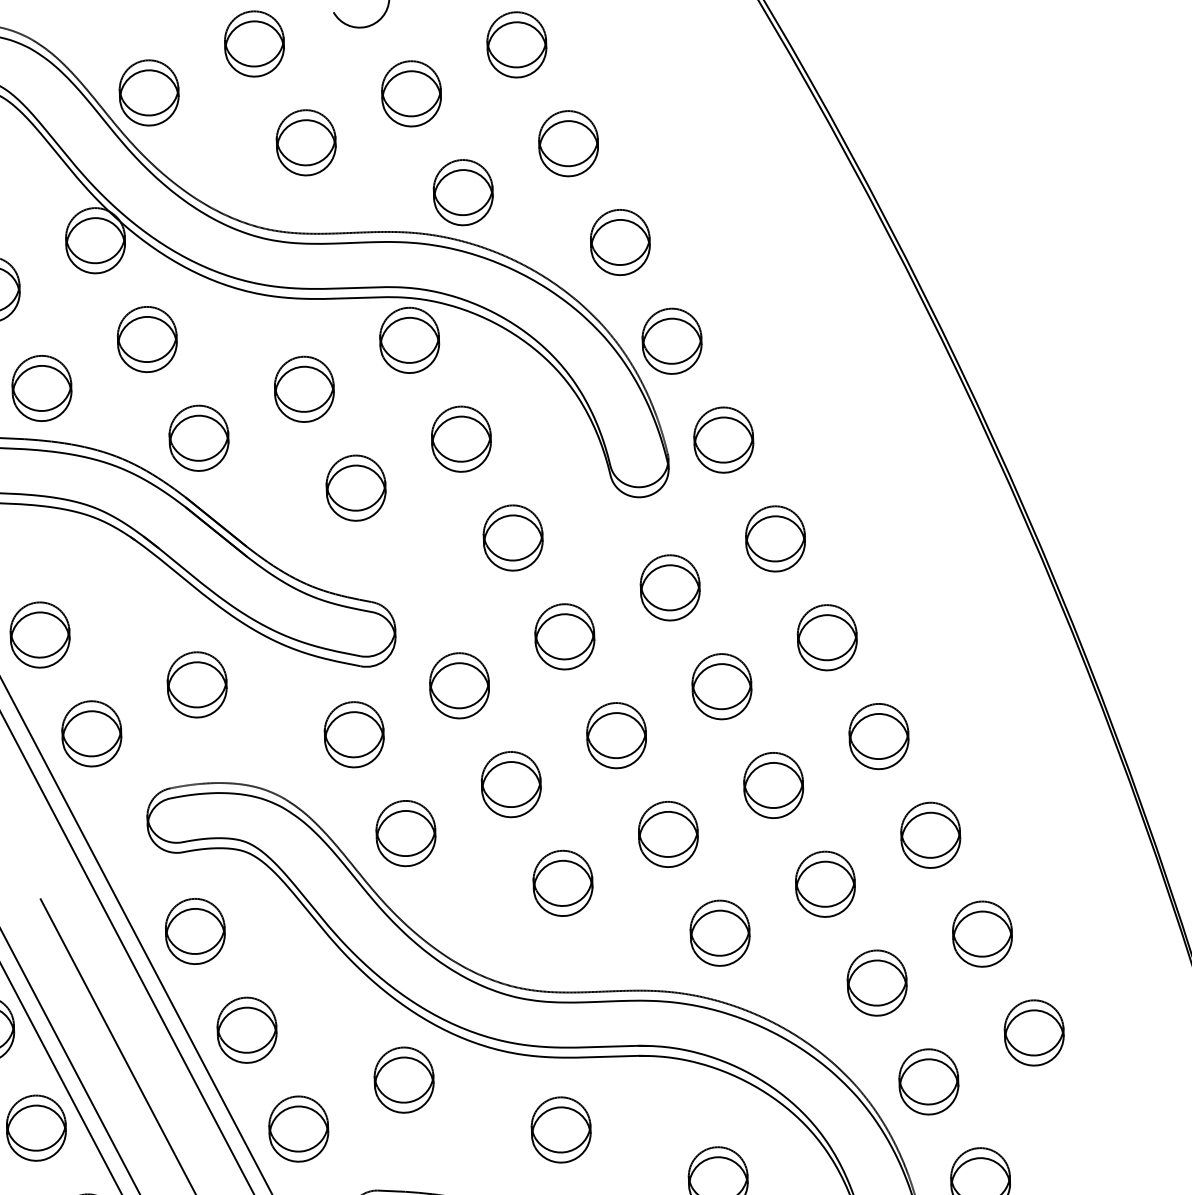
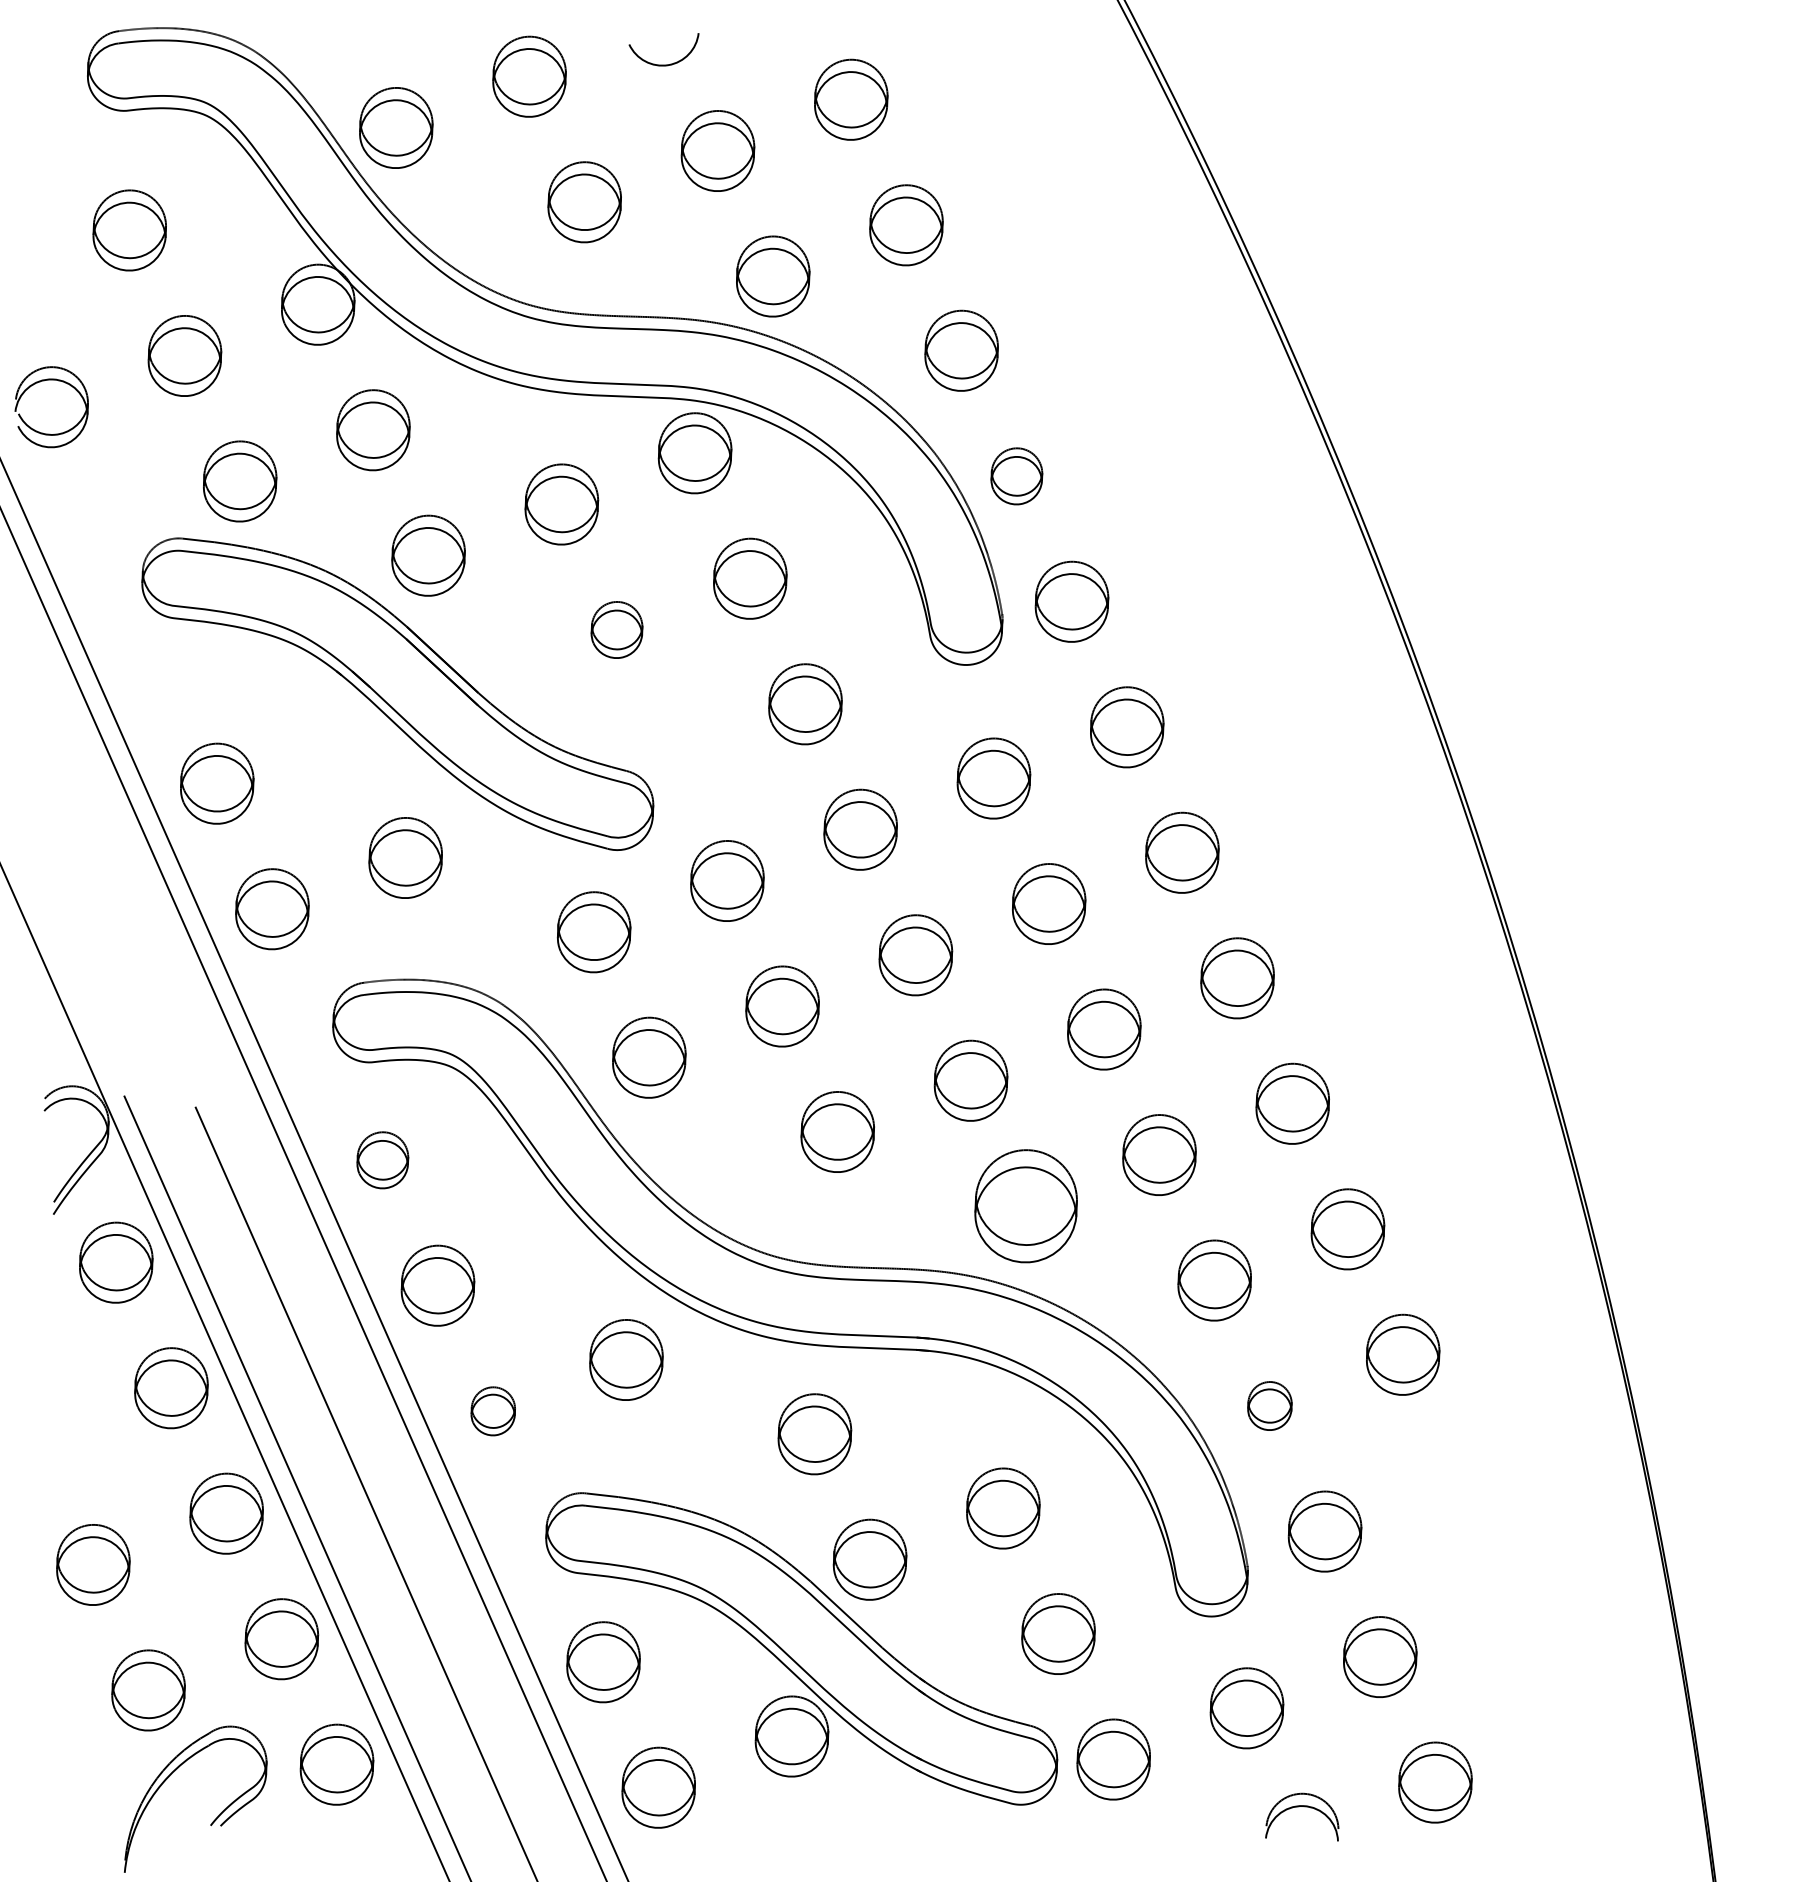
part: (671, 341) -> (1016, 476), size x0.7
part: (355, 487) -> (616, 629), size x0.7
part: (195, 931) -> (382, 1160), size x0.7
part: (720, 933) -> (1026, 1206), size x1.4
part: (928, 1081) -> (1269, 1405), size x0.6
part: (299, 1129) -> (493, 1411), size x0.6

